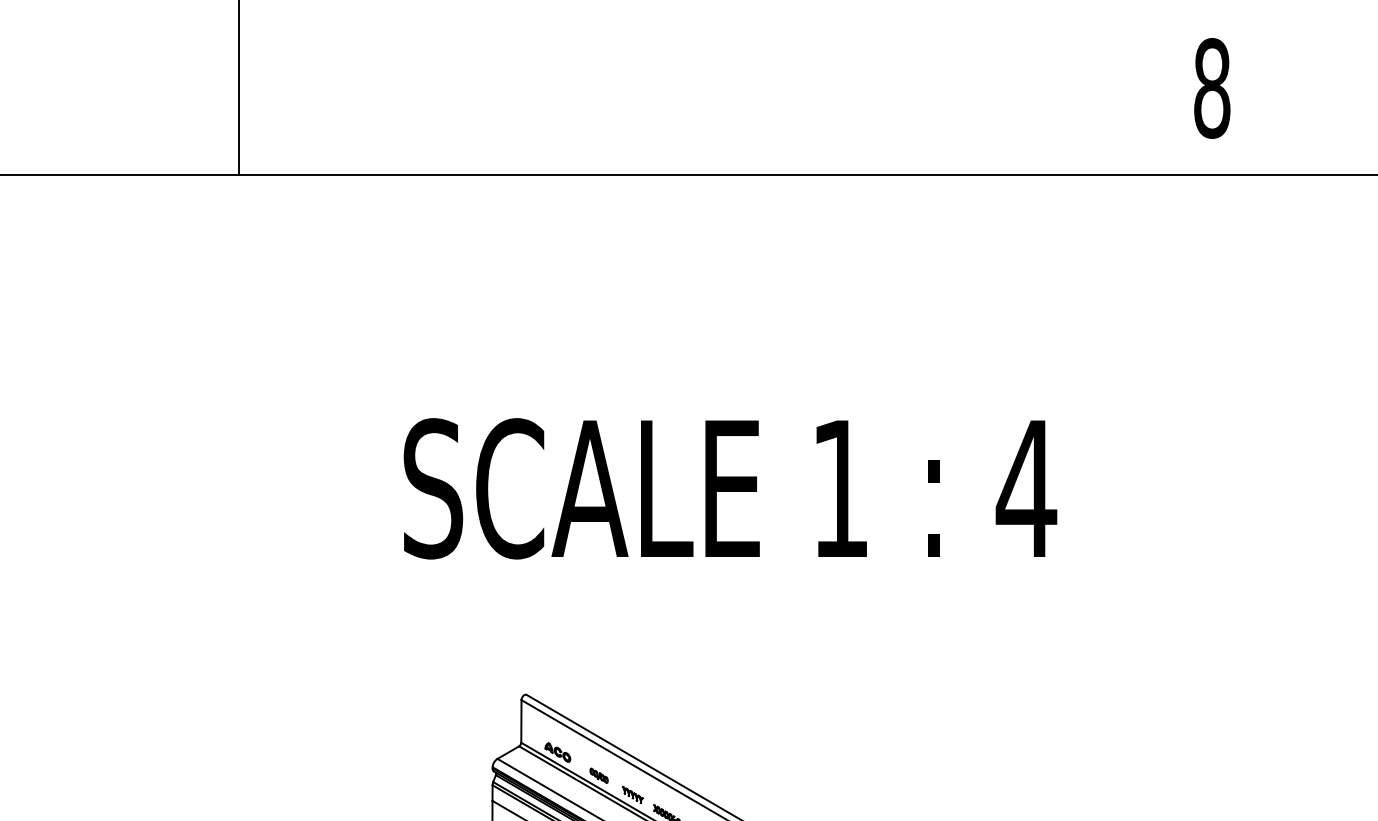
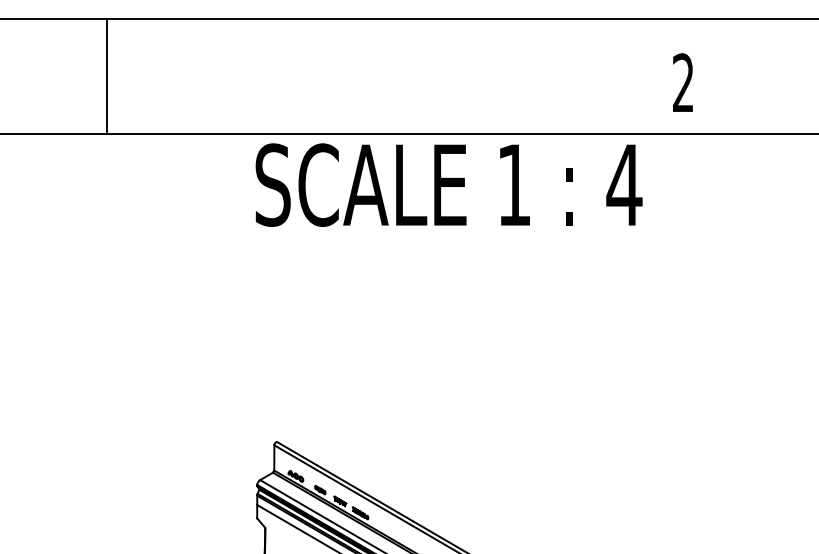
text: (1212, 87) -> (683, 82), 8 -> 2
text: (729, 487) -> (448, 184), moved

